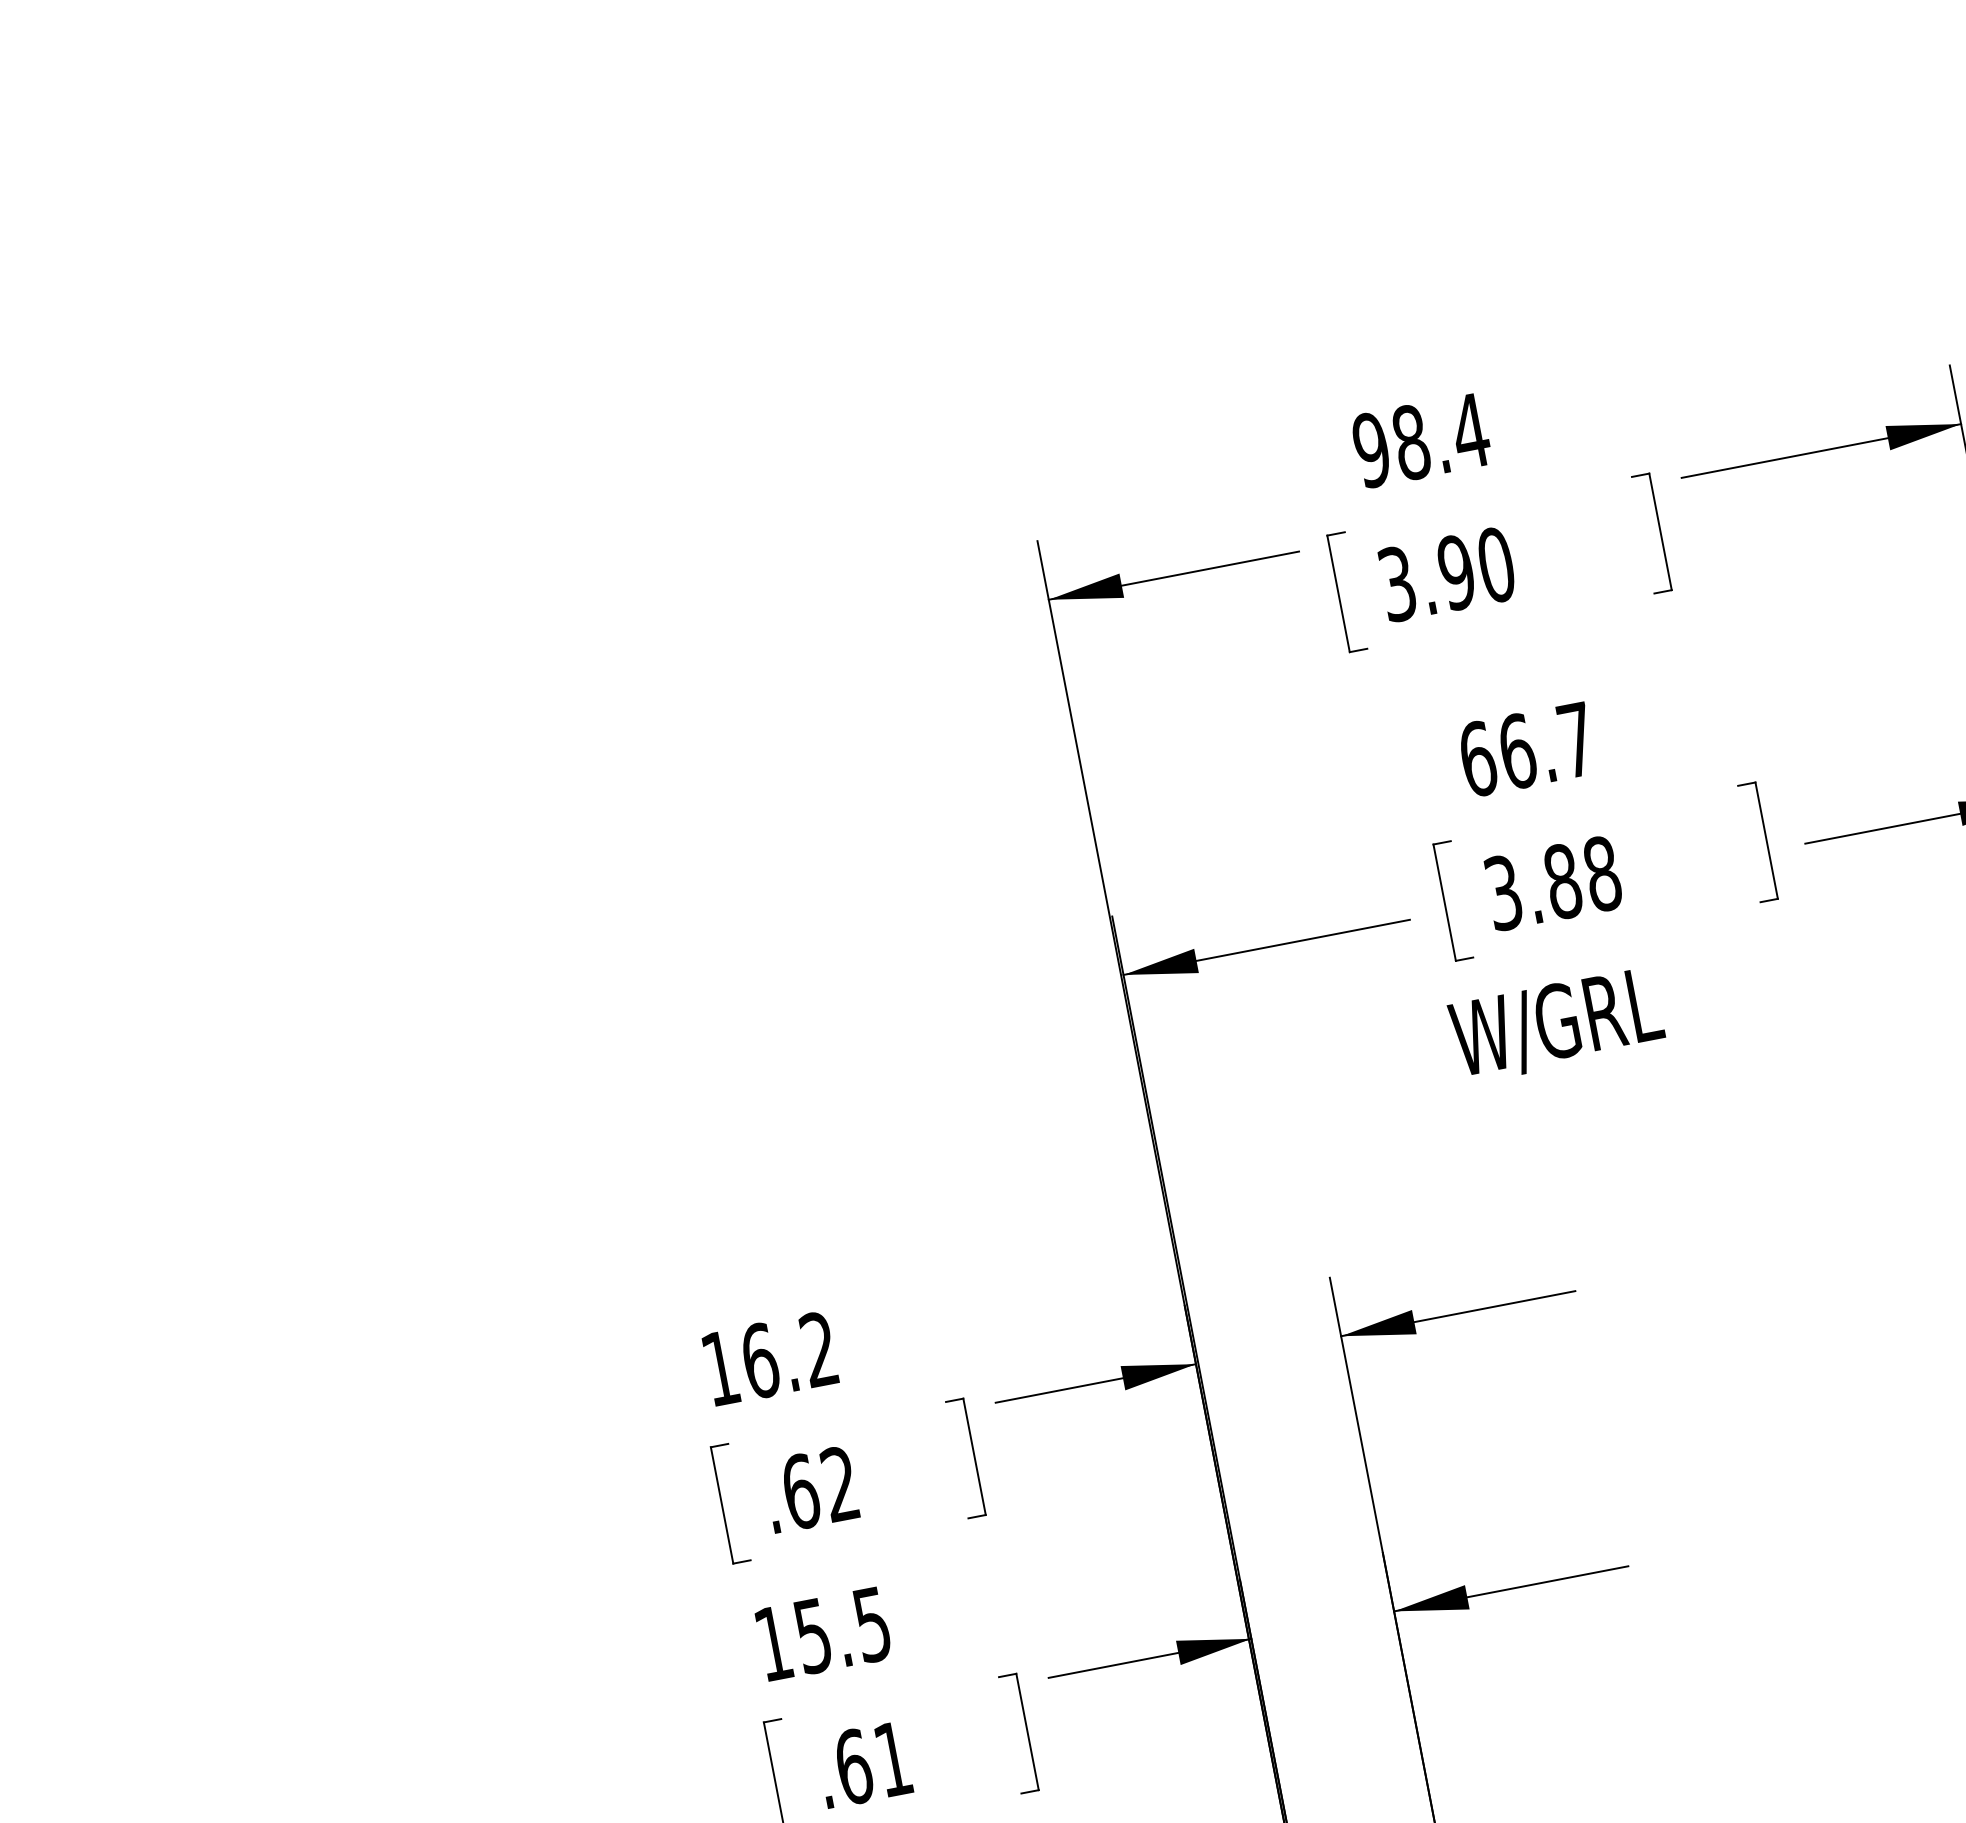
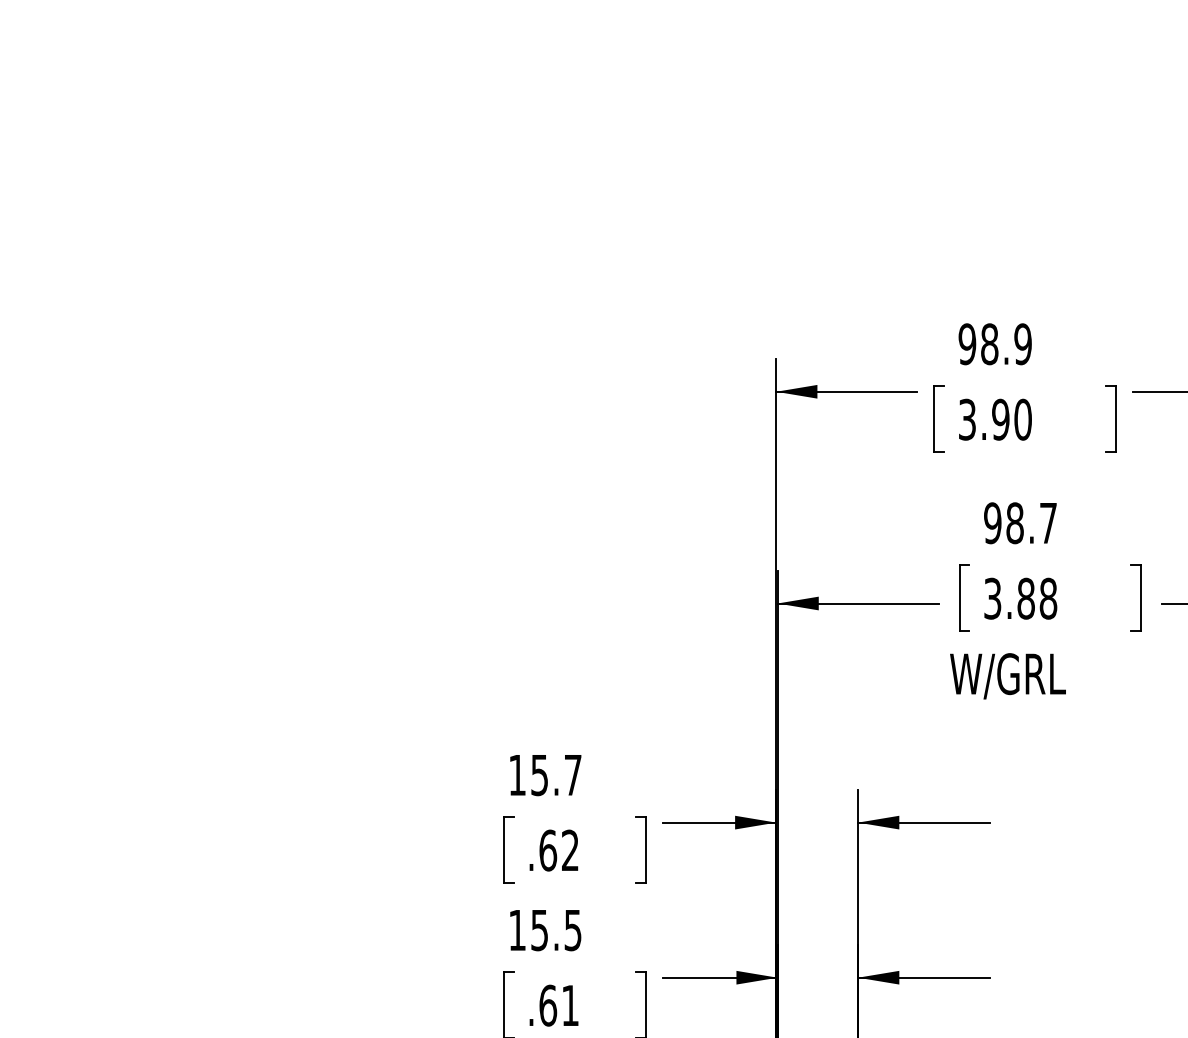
text: (1469, 431) -> (1022, 344), 98.4 -> 98.9
text: (1498, 755) -> (1004, 523), 66.7 -> 98.7
text: (789, 1355) -> (556, 775), 16.2 -> 15.7

